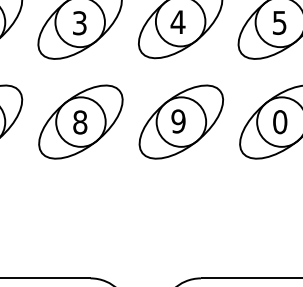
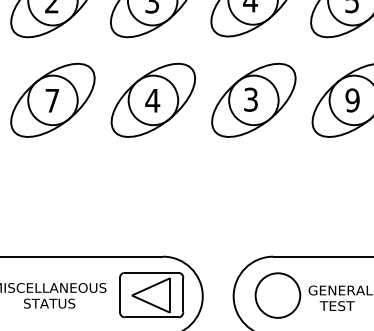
text: (178, 121) -> (250, 99), 9 -> 3
text: (80, 122) -> (152, 100), 8 -> 4
text: (280, 122) -> (352, 100), 0 -> 9

